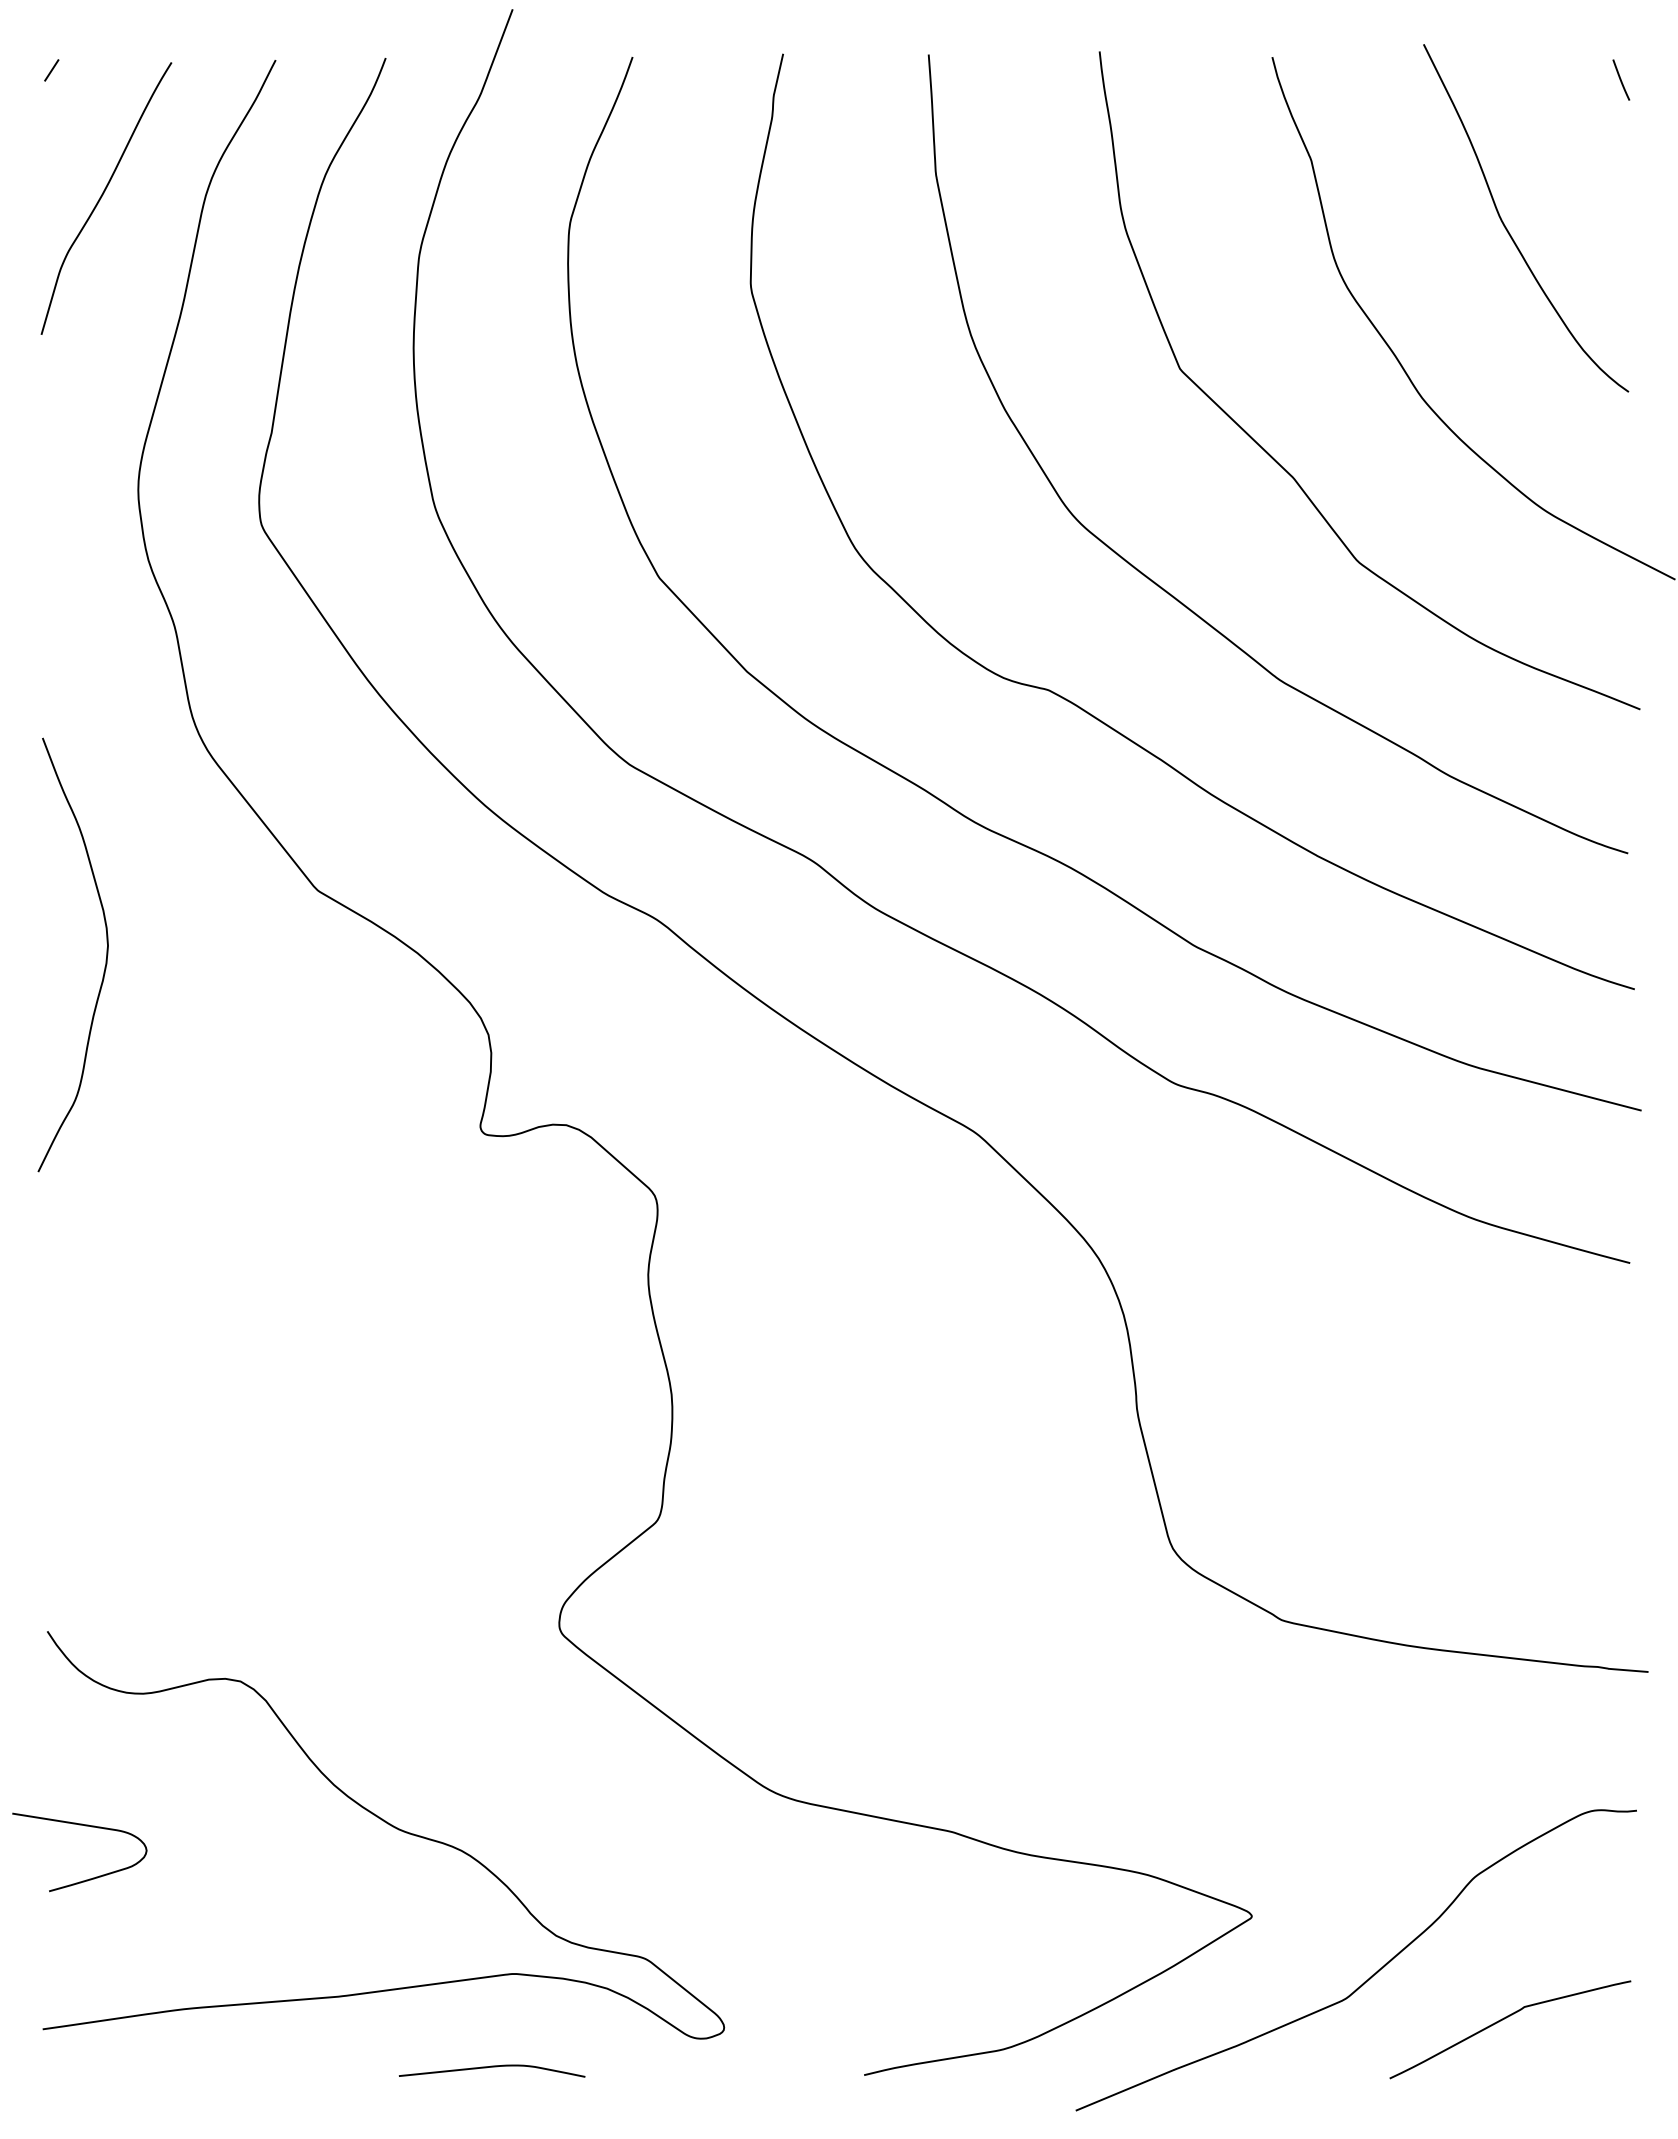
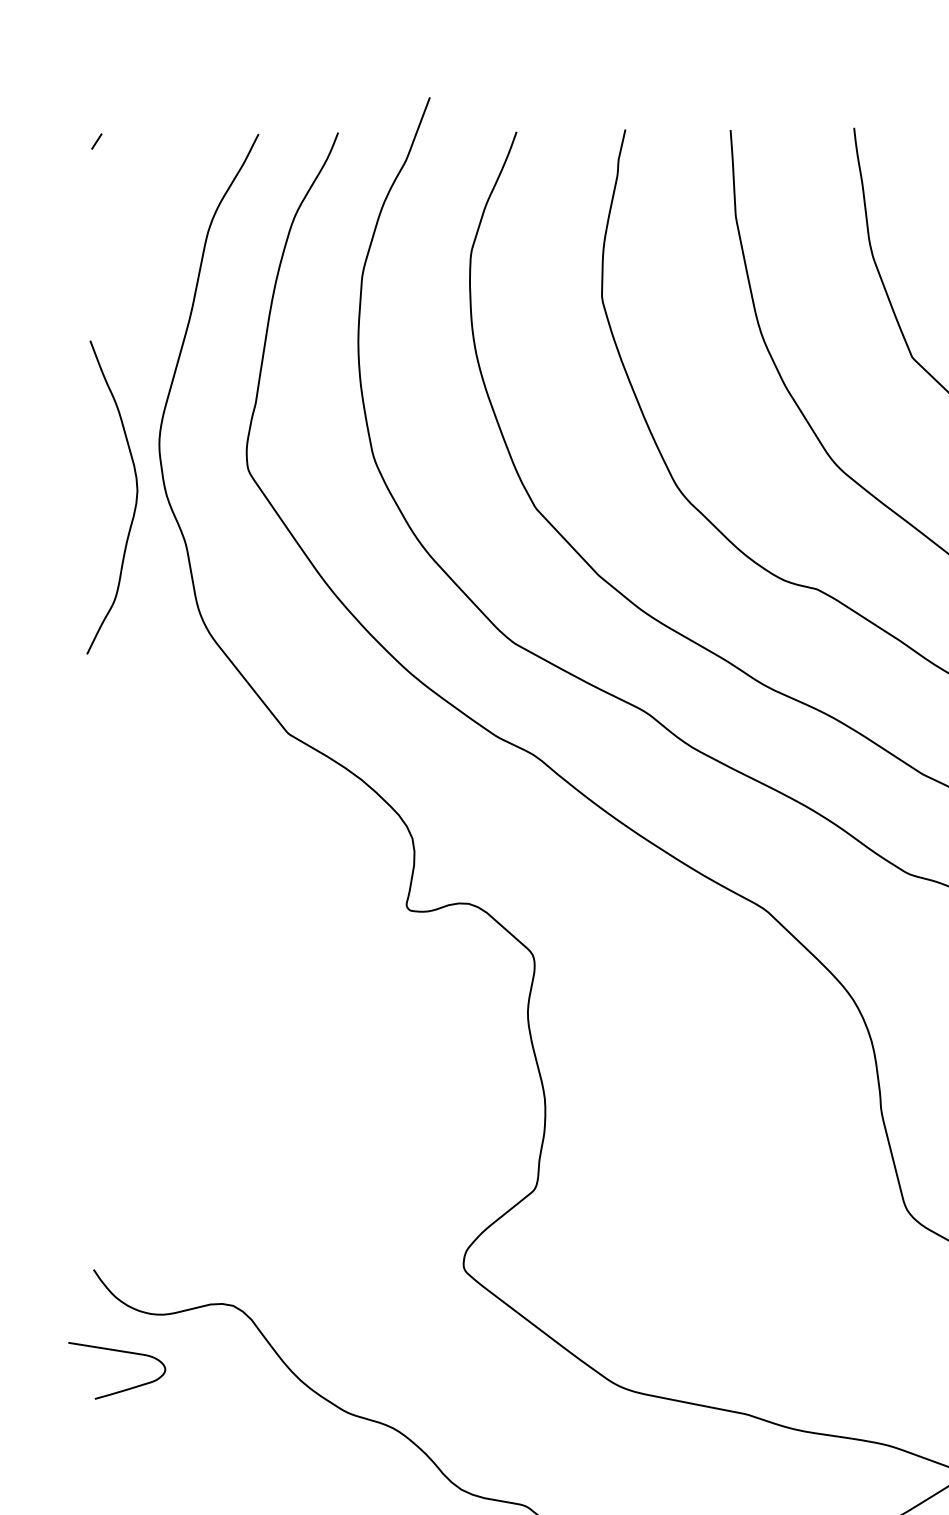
curve: (103, 195) -> (134, 231), removed
curve: (105, 959) -> (135, 500), moved
curve: (85, 1826) -> (121, 1352), moved

